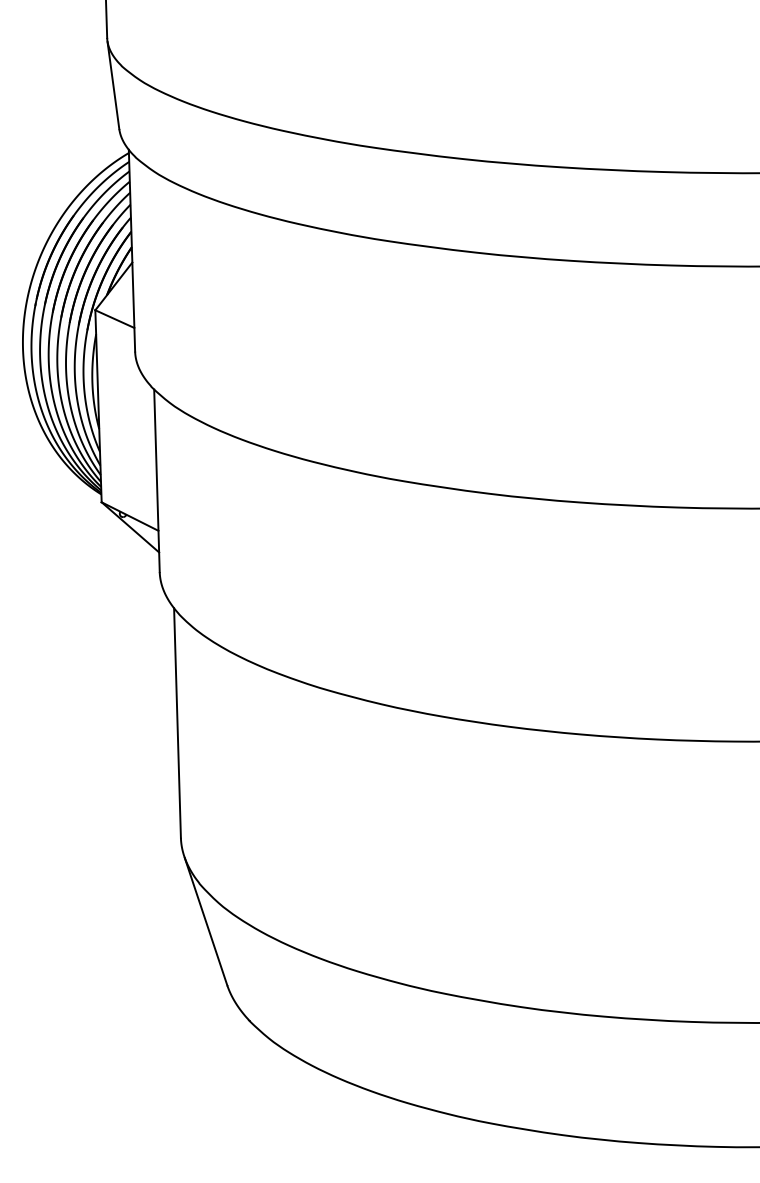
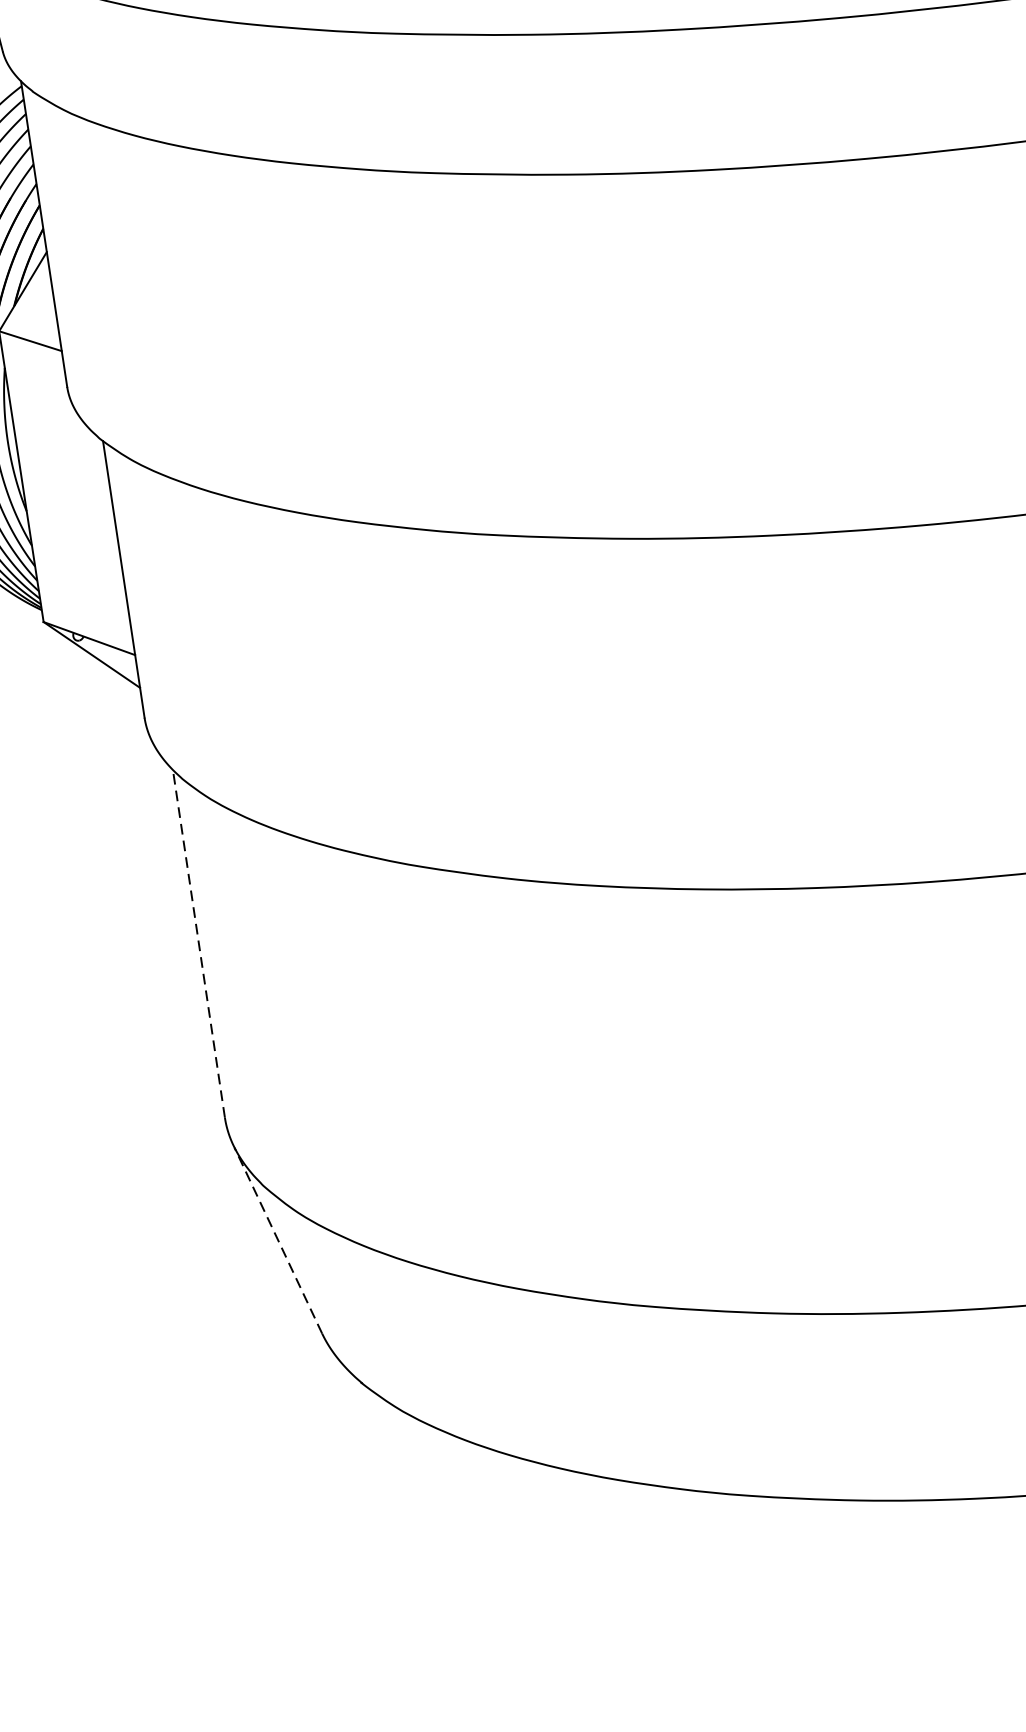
line: (177, 723) -> (199, 944), solid -> dashed
line: (205, 921) -> (277, 1240), solid -> dashed

